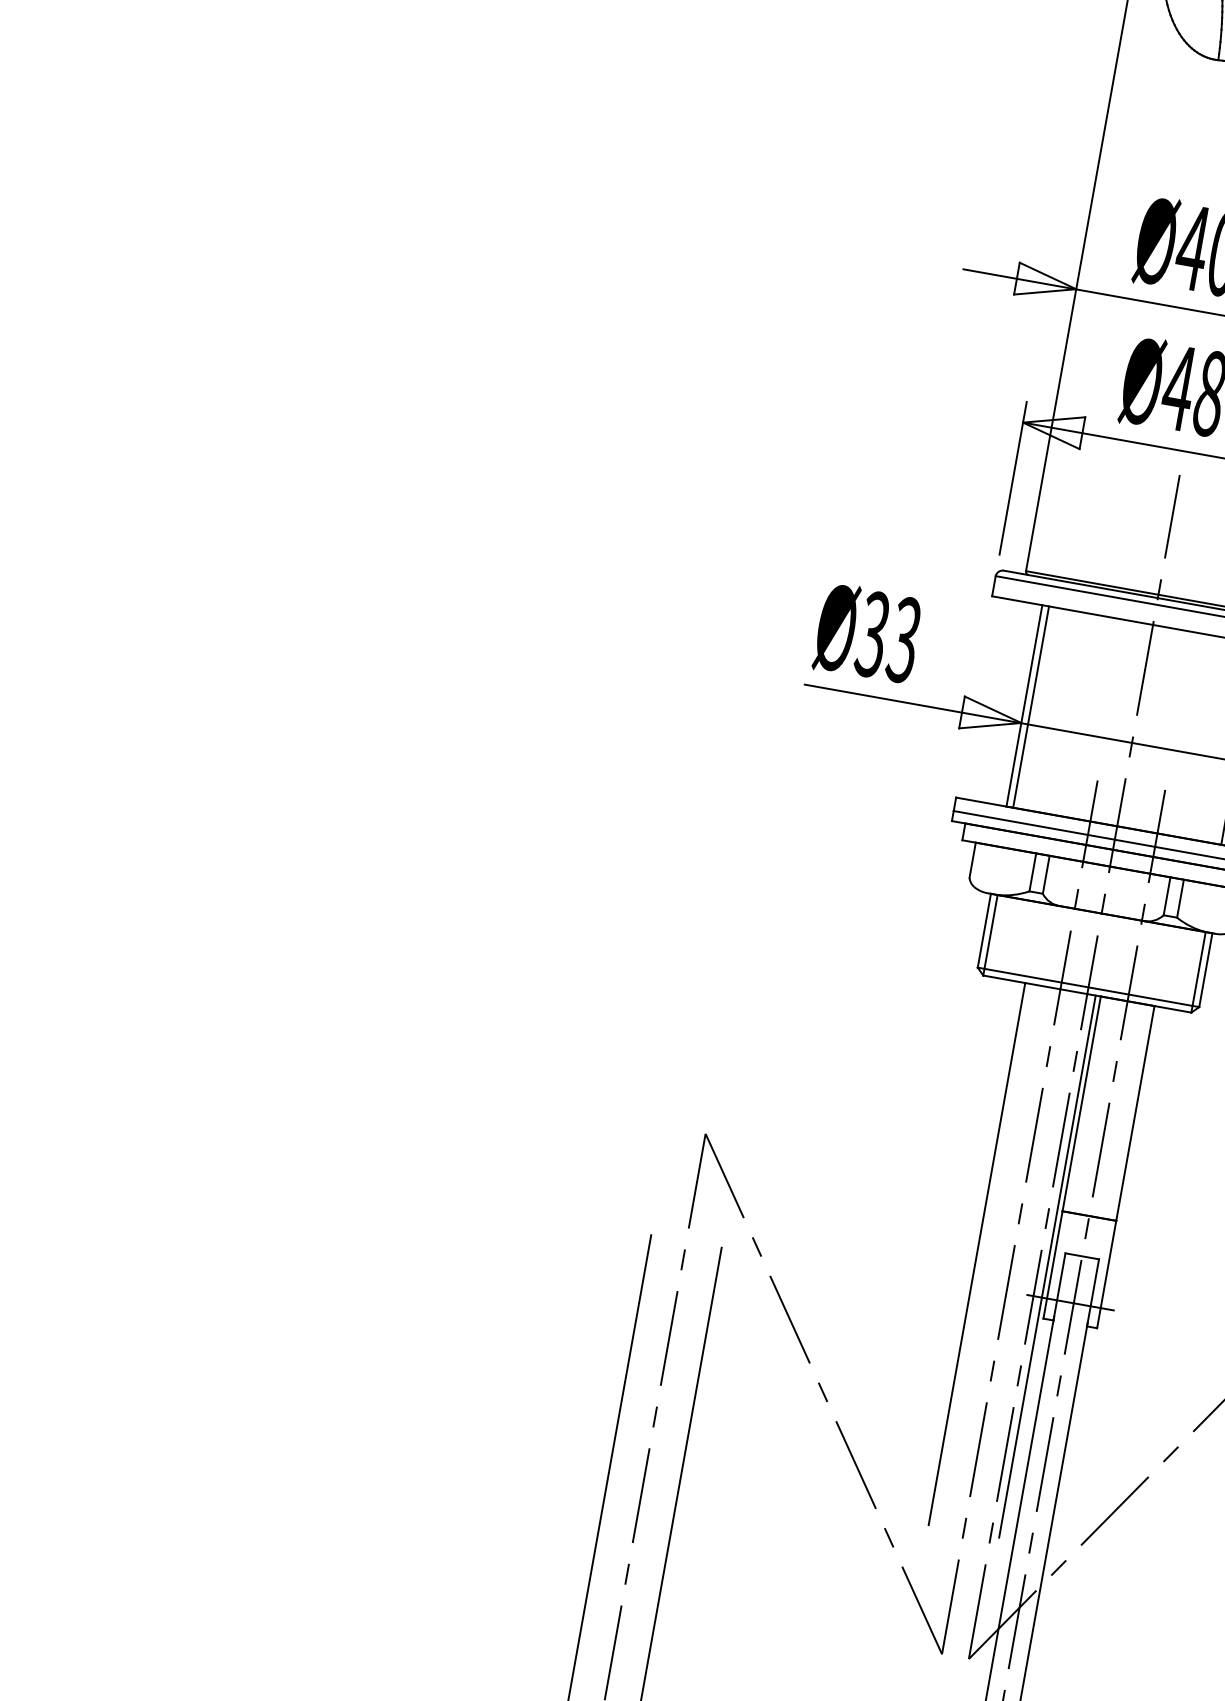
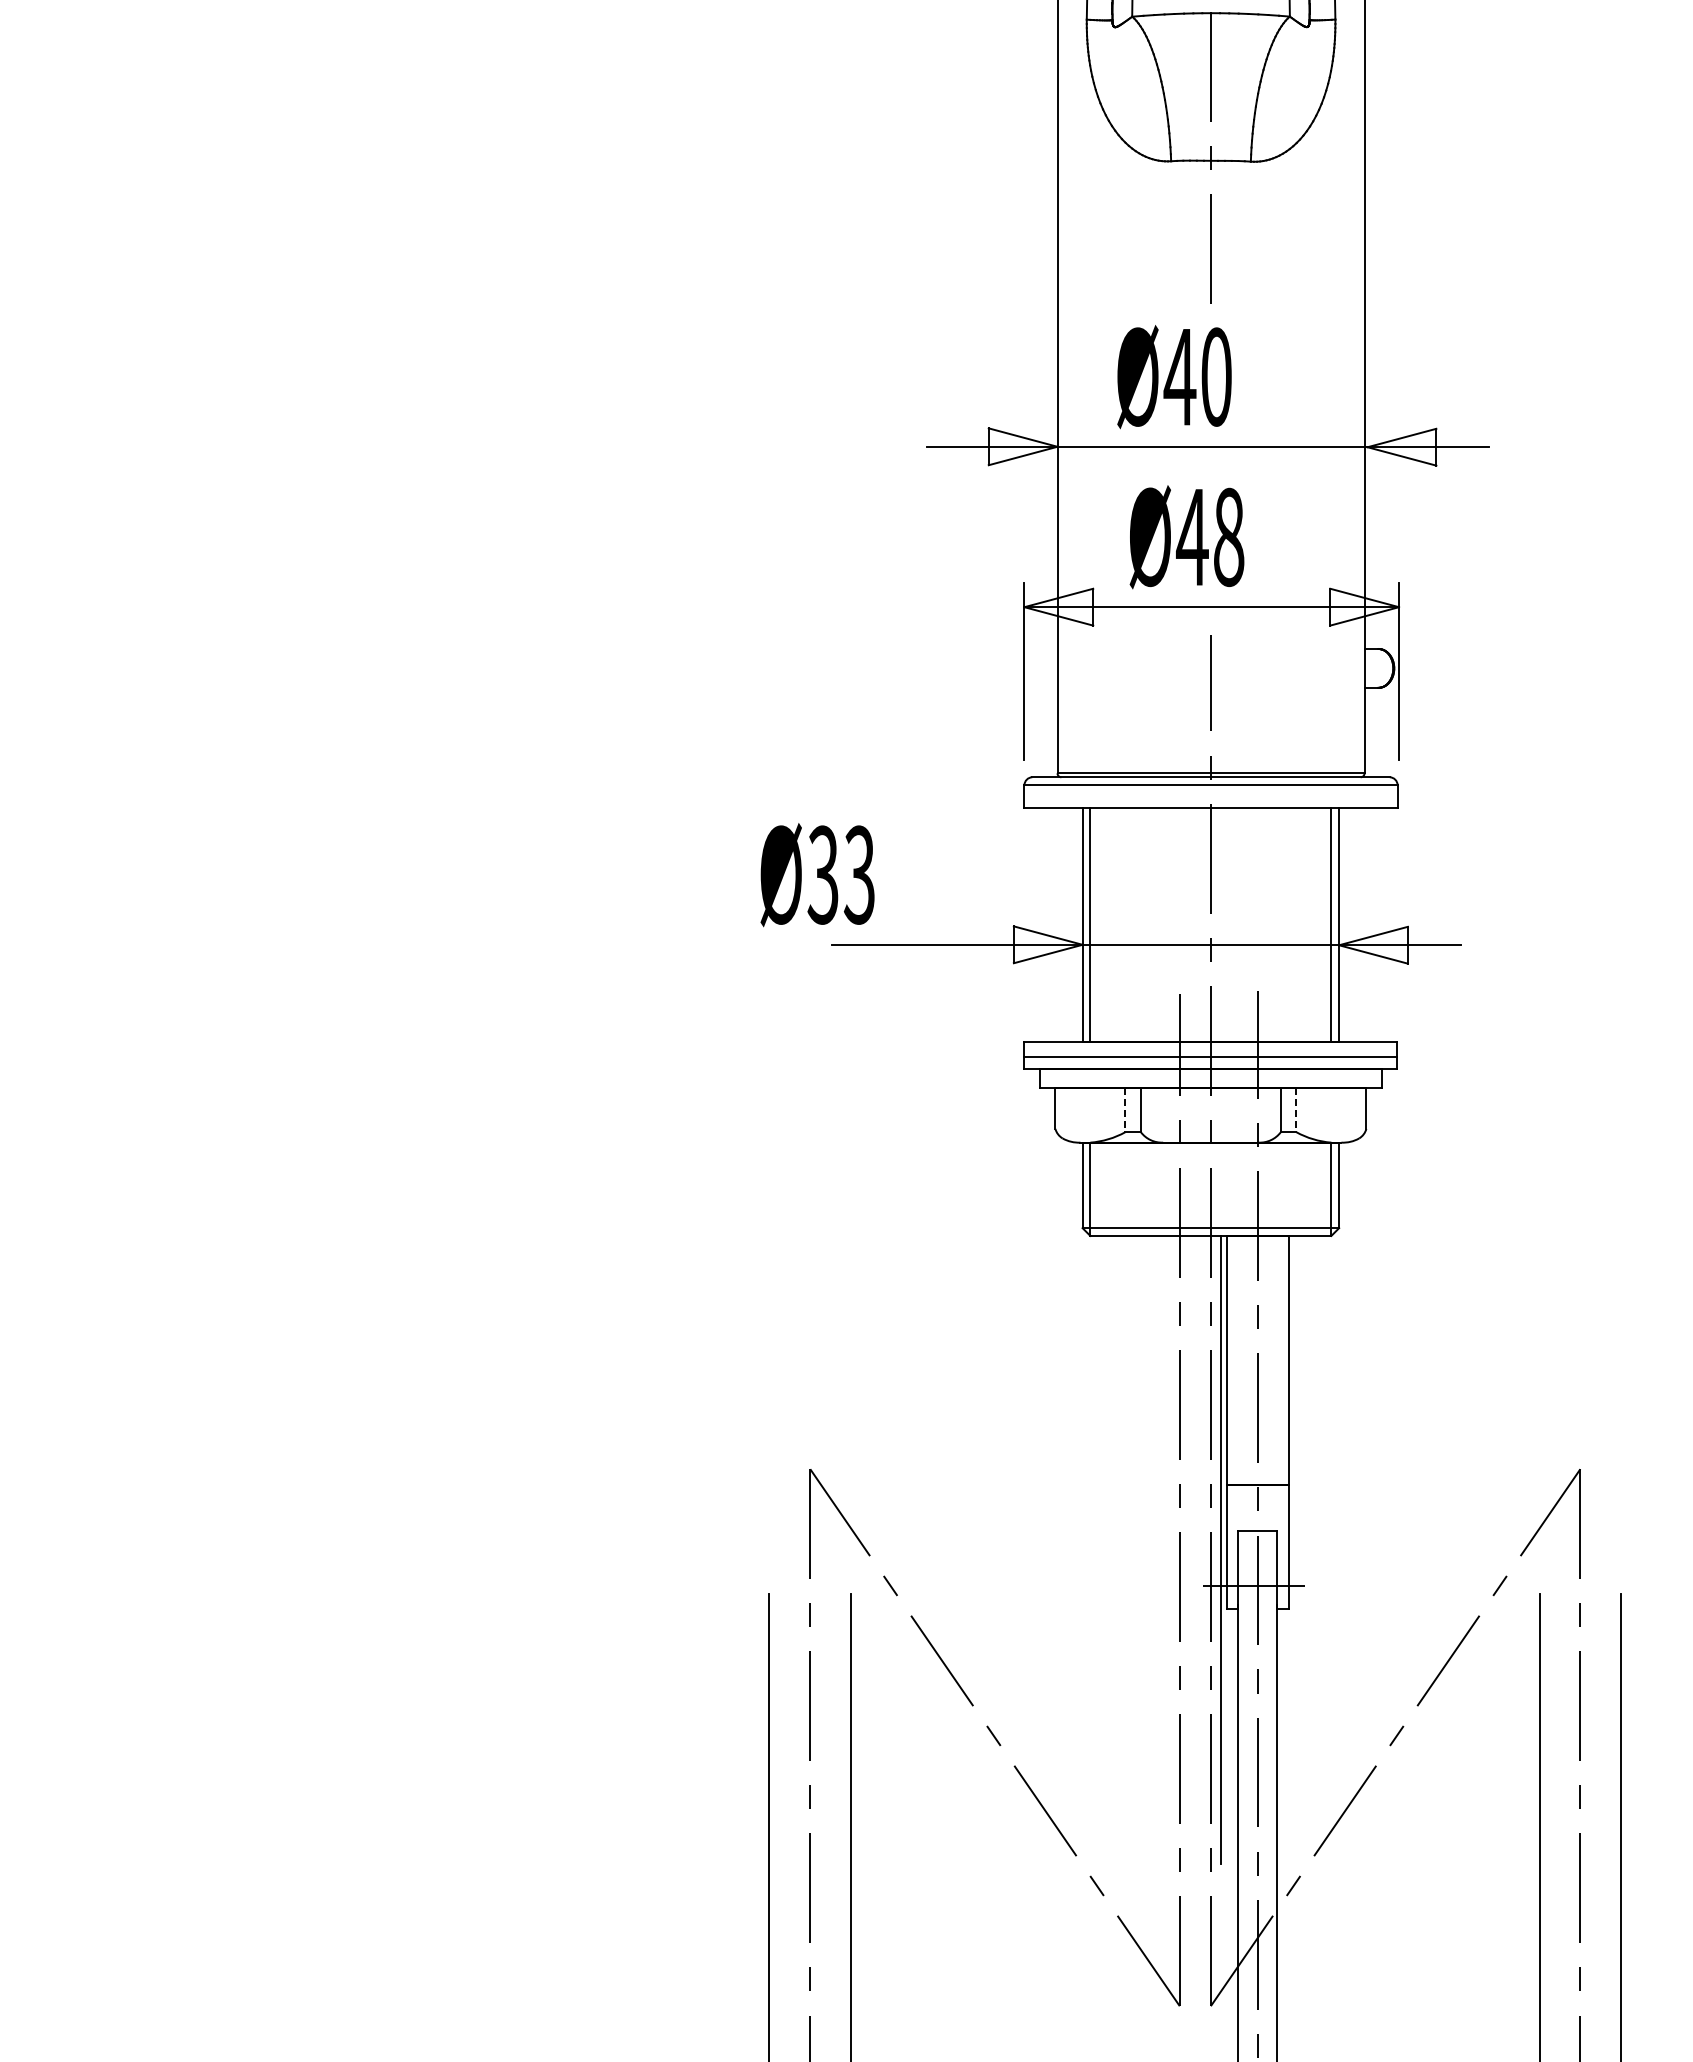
text: (867, 633) -> (817, 875), moved
line: (1032, 872) -> (1125, 1110), solid -> dashed
line: (1180, 898) -> (1296, 1110), solid -> dashed
line: (976, 1253) -> (1138, 1549), removed

